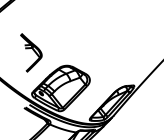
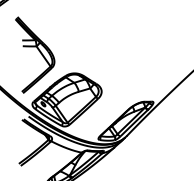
part: (31, 51) -> (35, 54), size x1.67

